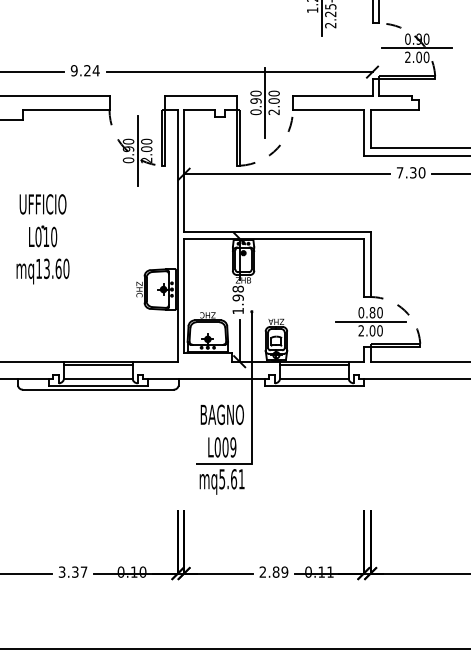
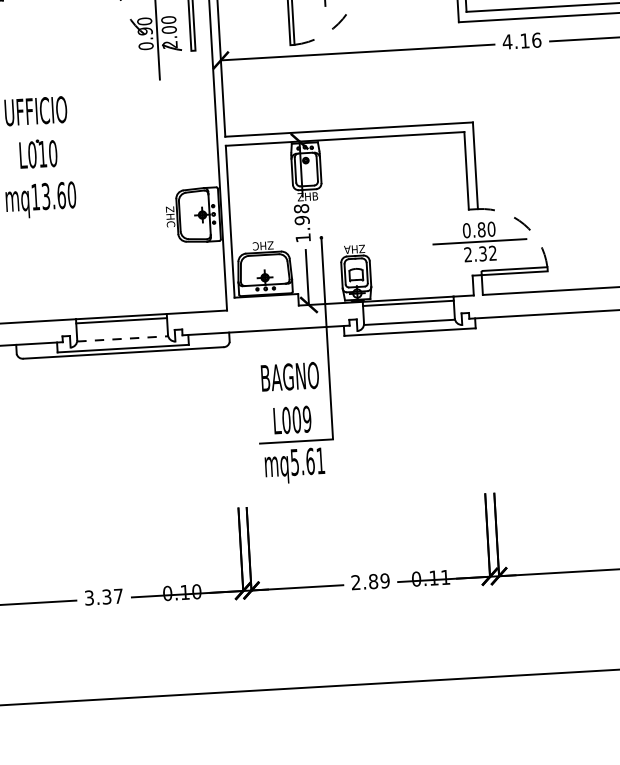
text: (410, 172) -> (521, 40), 7.30 -> 4.16
text: (375, 330) -> (486, 253), 2.00 -> 2.32
line: (98, 379) -> (122, 339), solid -> dashed

